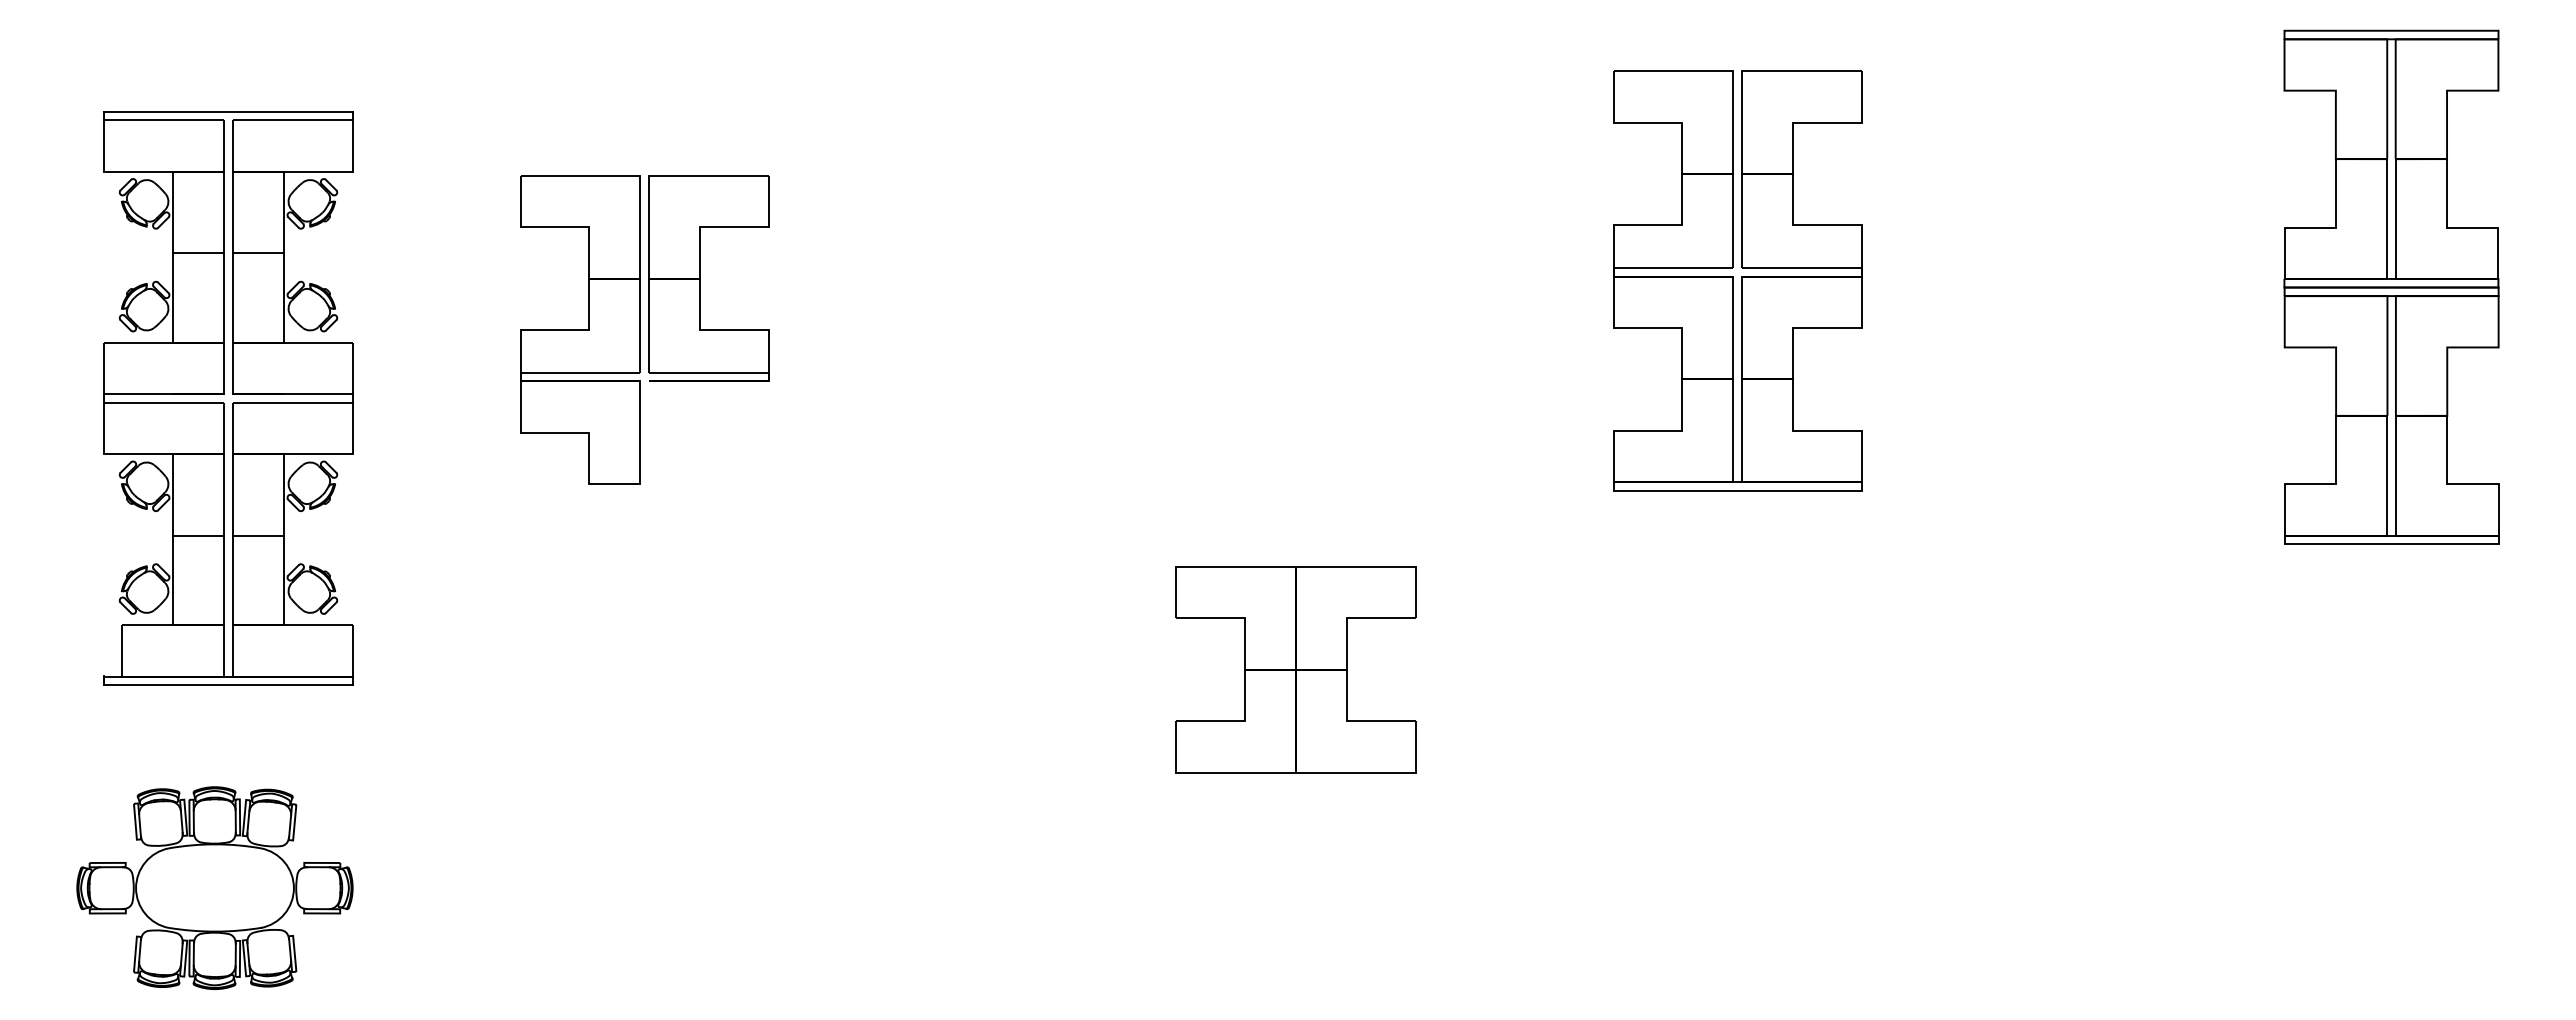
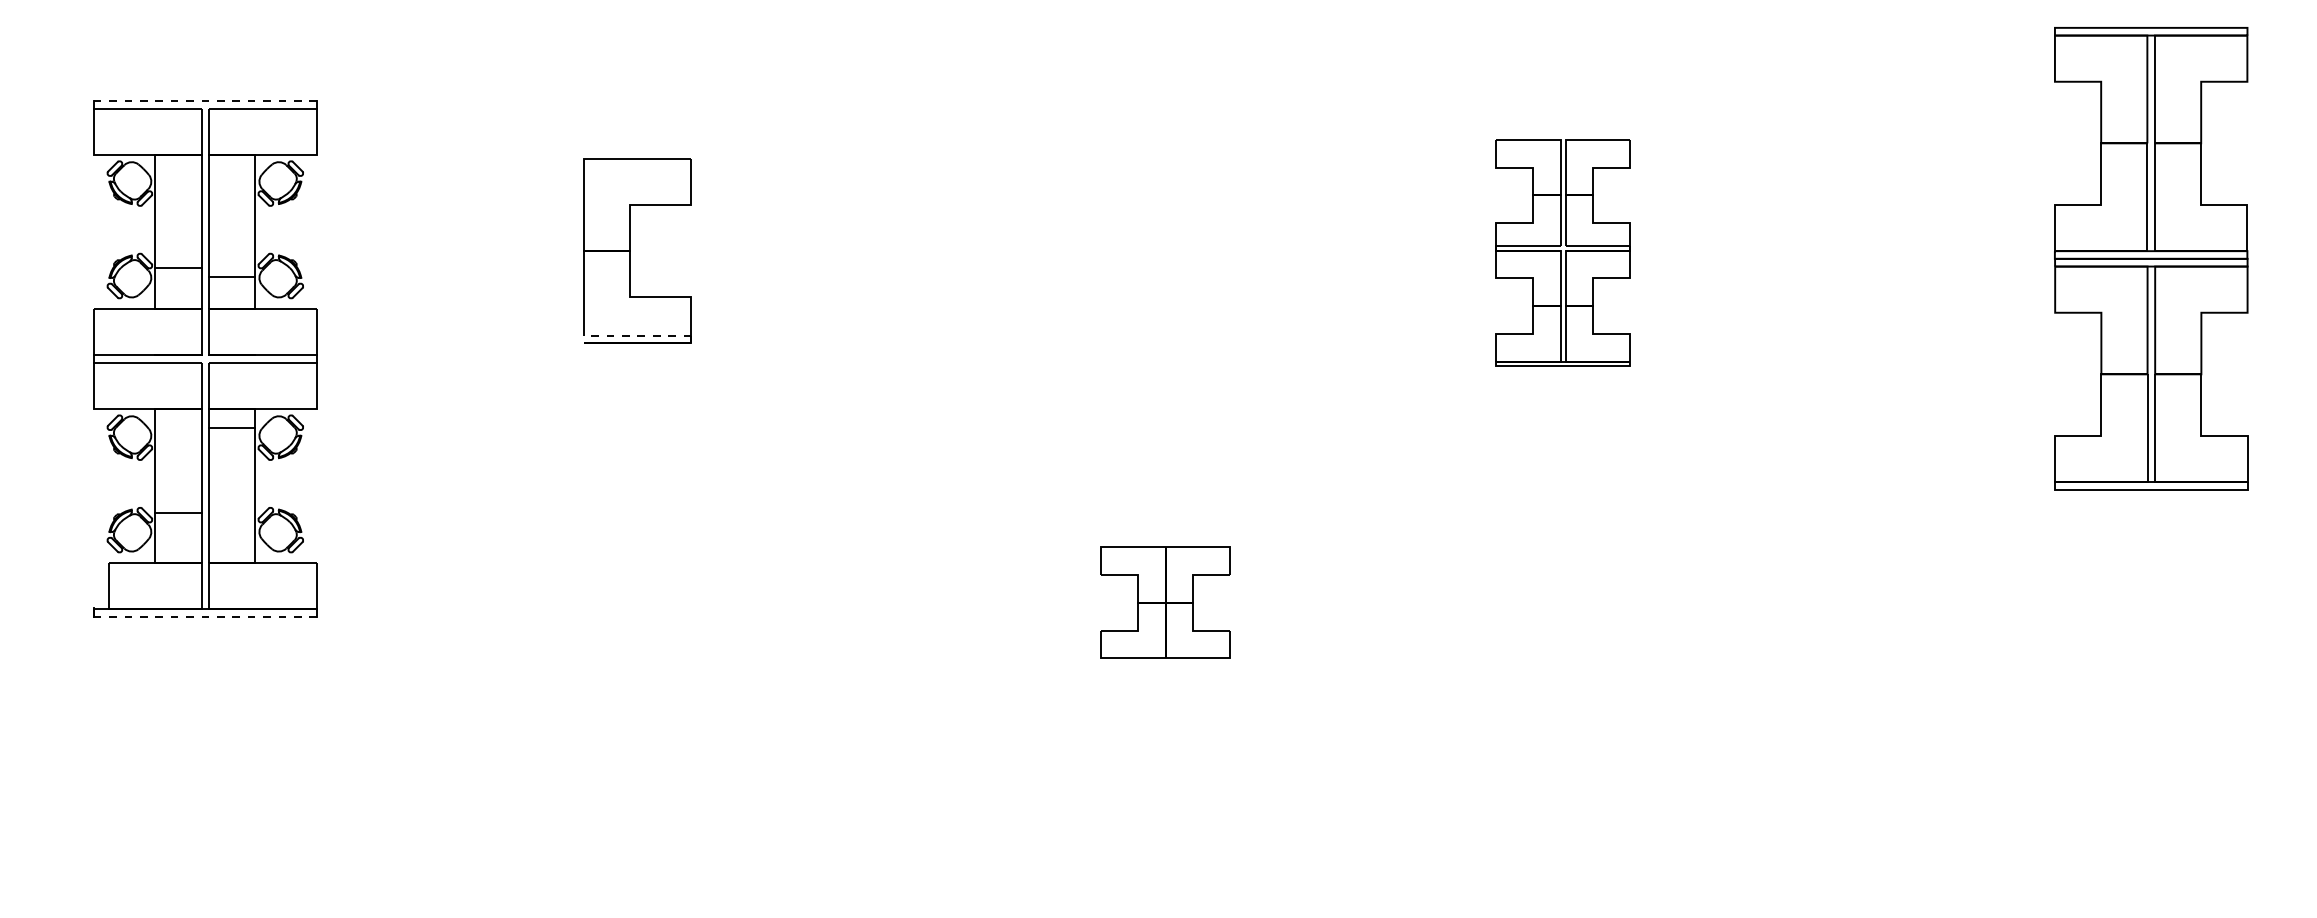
line: (229, 111) -> (206, 100), solid -> dashed
line: (198, 253) -> (178, 268), moved
line: (258, 253) -> (232, 277), moved
part: (1737, 280) -> (1562, 252), size x0.6
part: (580, 329) -> (522, 296), removed
line: (708, 372) -> (637, 335), solid -> dashed
line: (198, 535) -> (178, 513), moved
line: (258, 535) -> (232, 427), moved
part: (1295, 669) -> (1165, 602), size x0.6
line: (228, 685) -> (205, 616), solid -> dashed
part: (214, 887) -> (192, 798), removed

